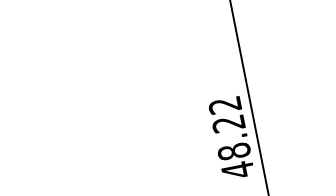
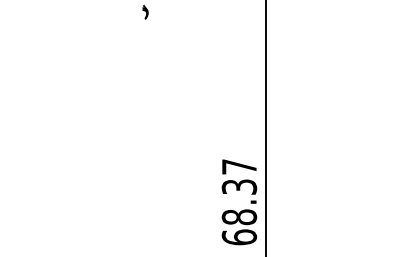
text: (231, 138) -> (239, 202), 48.22 -> 68.37

